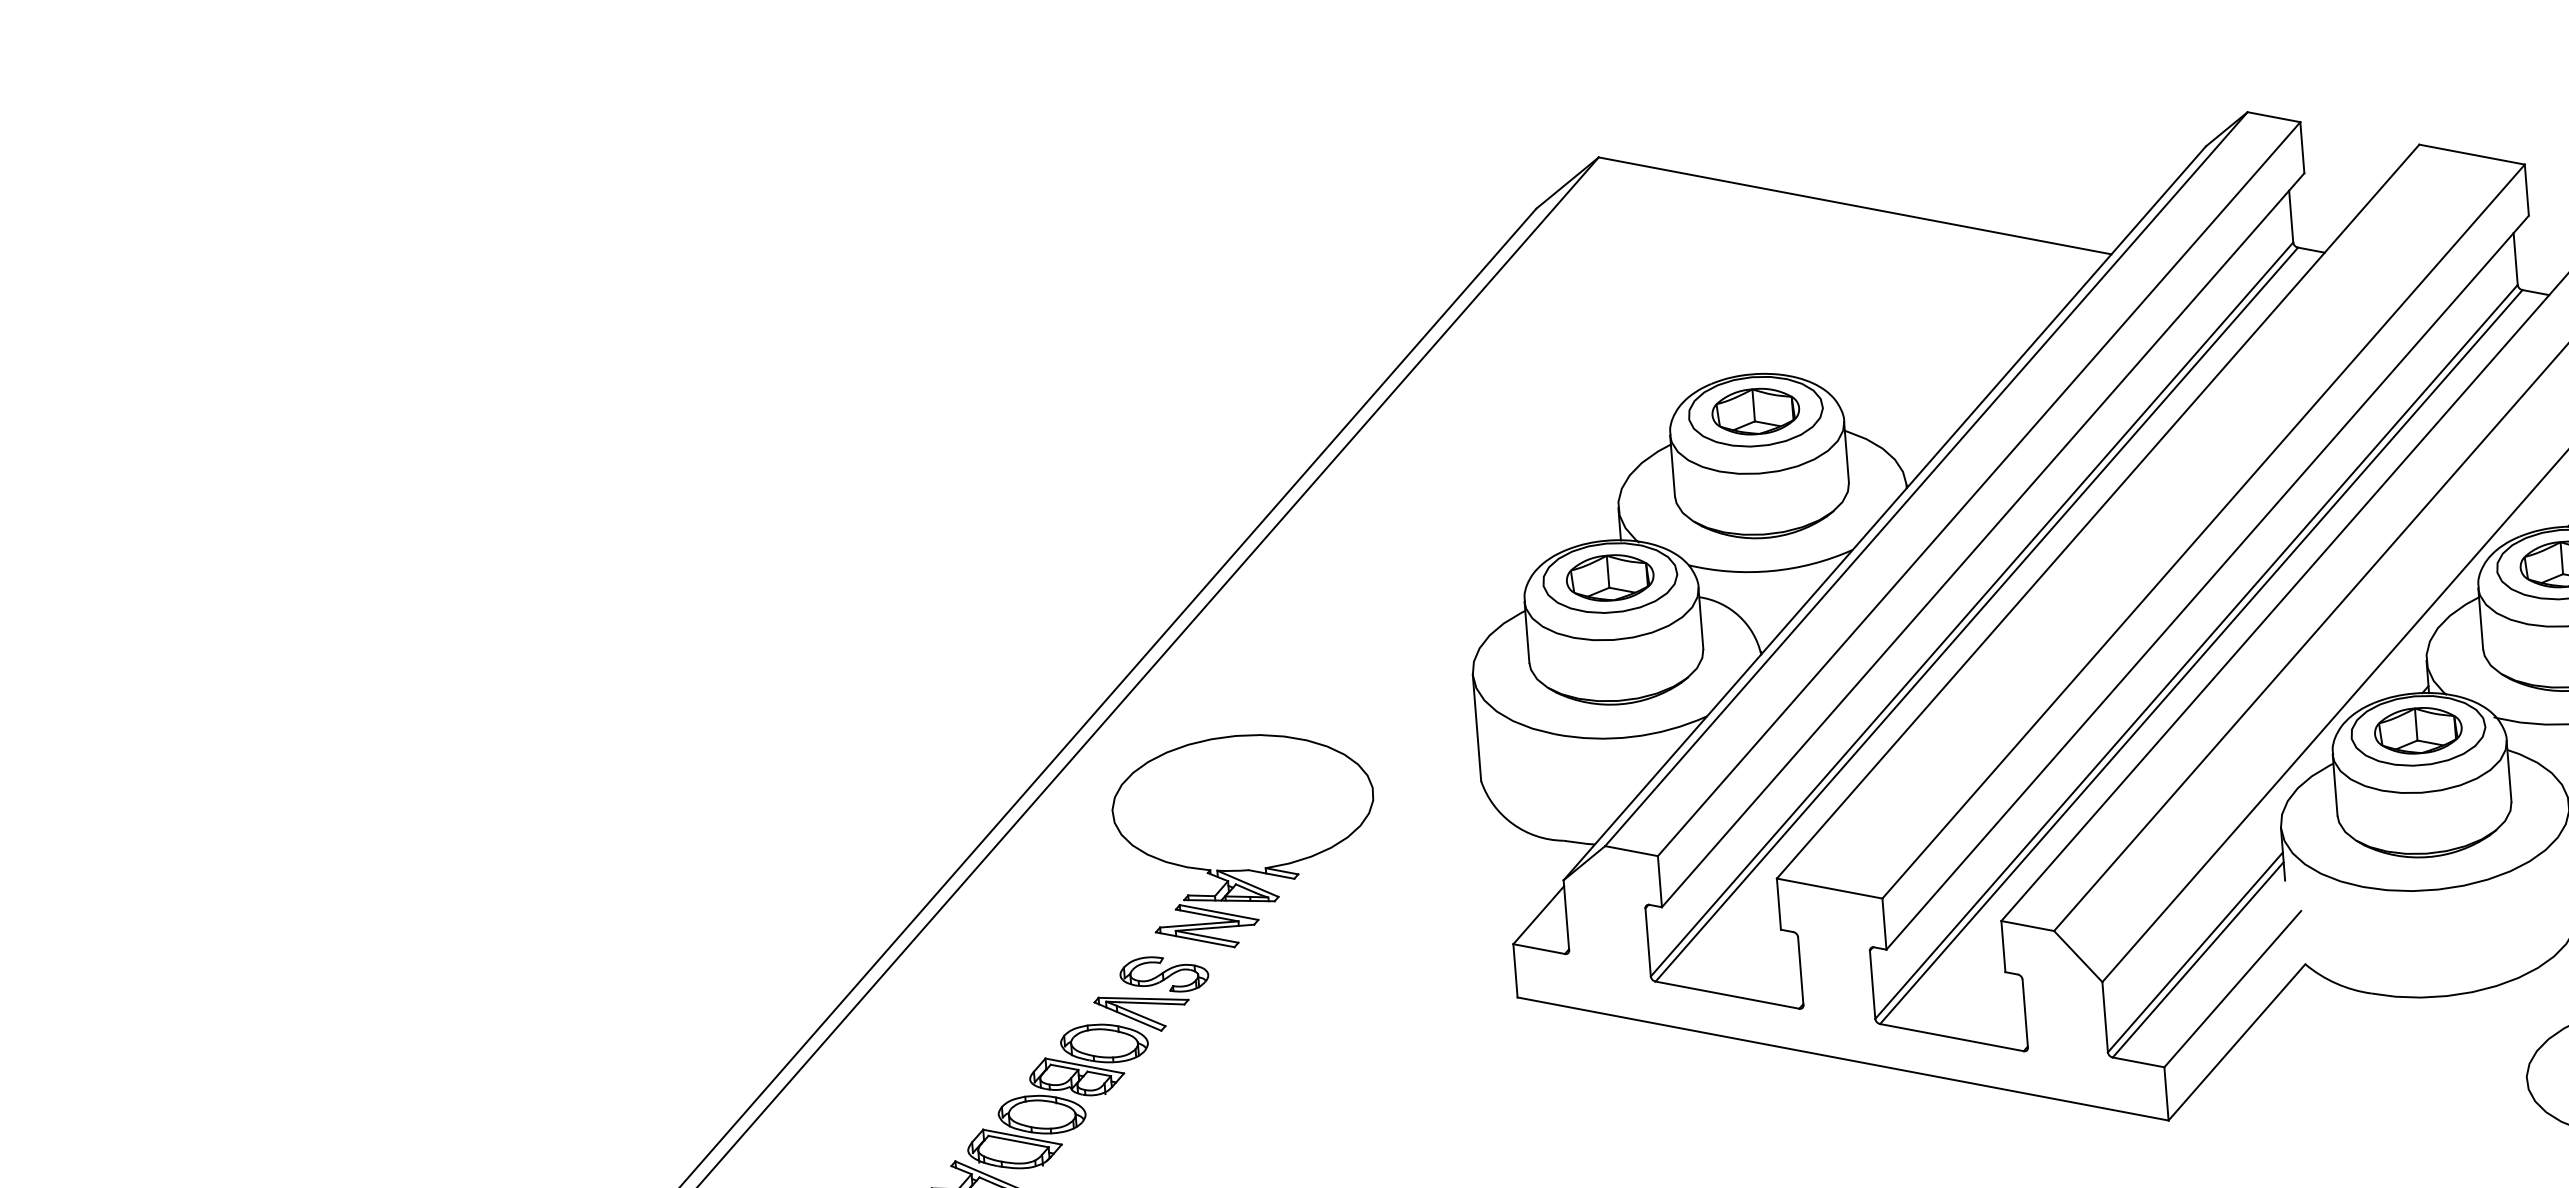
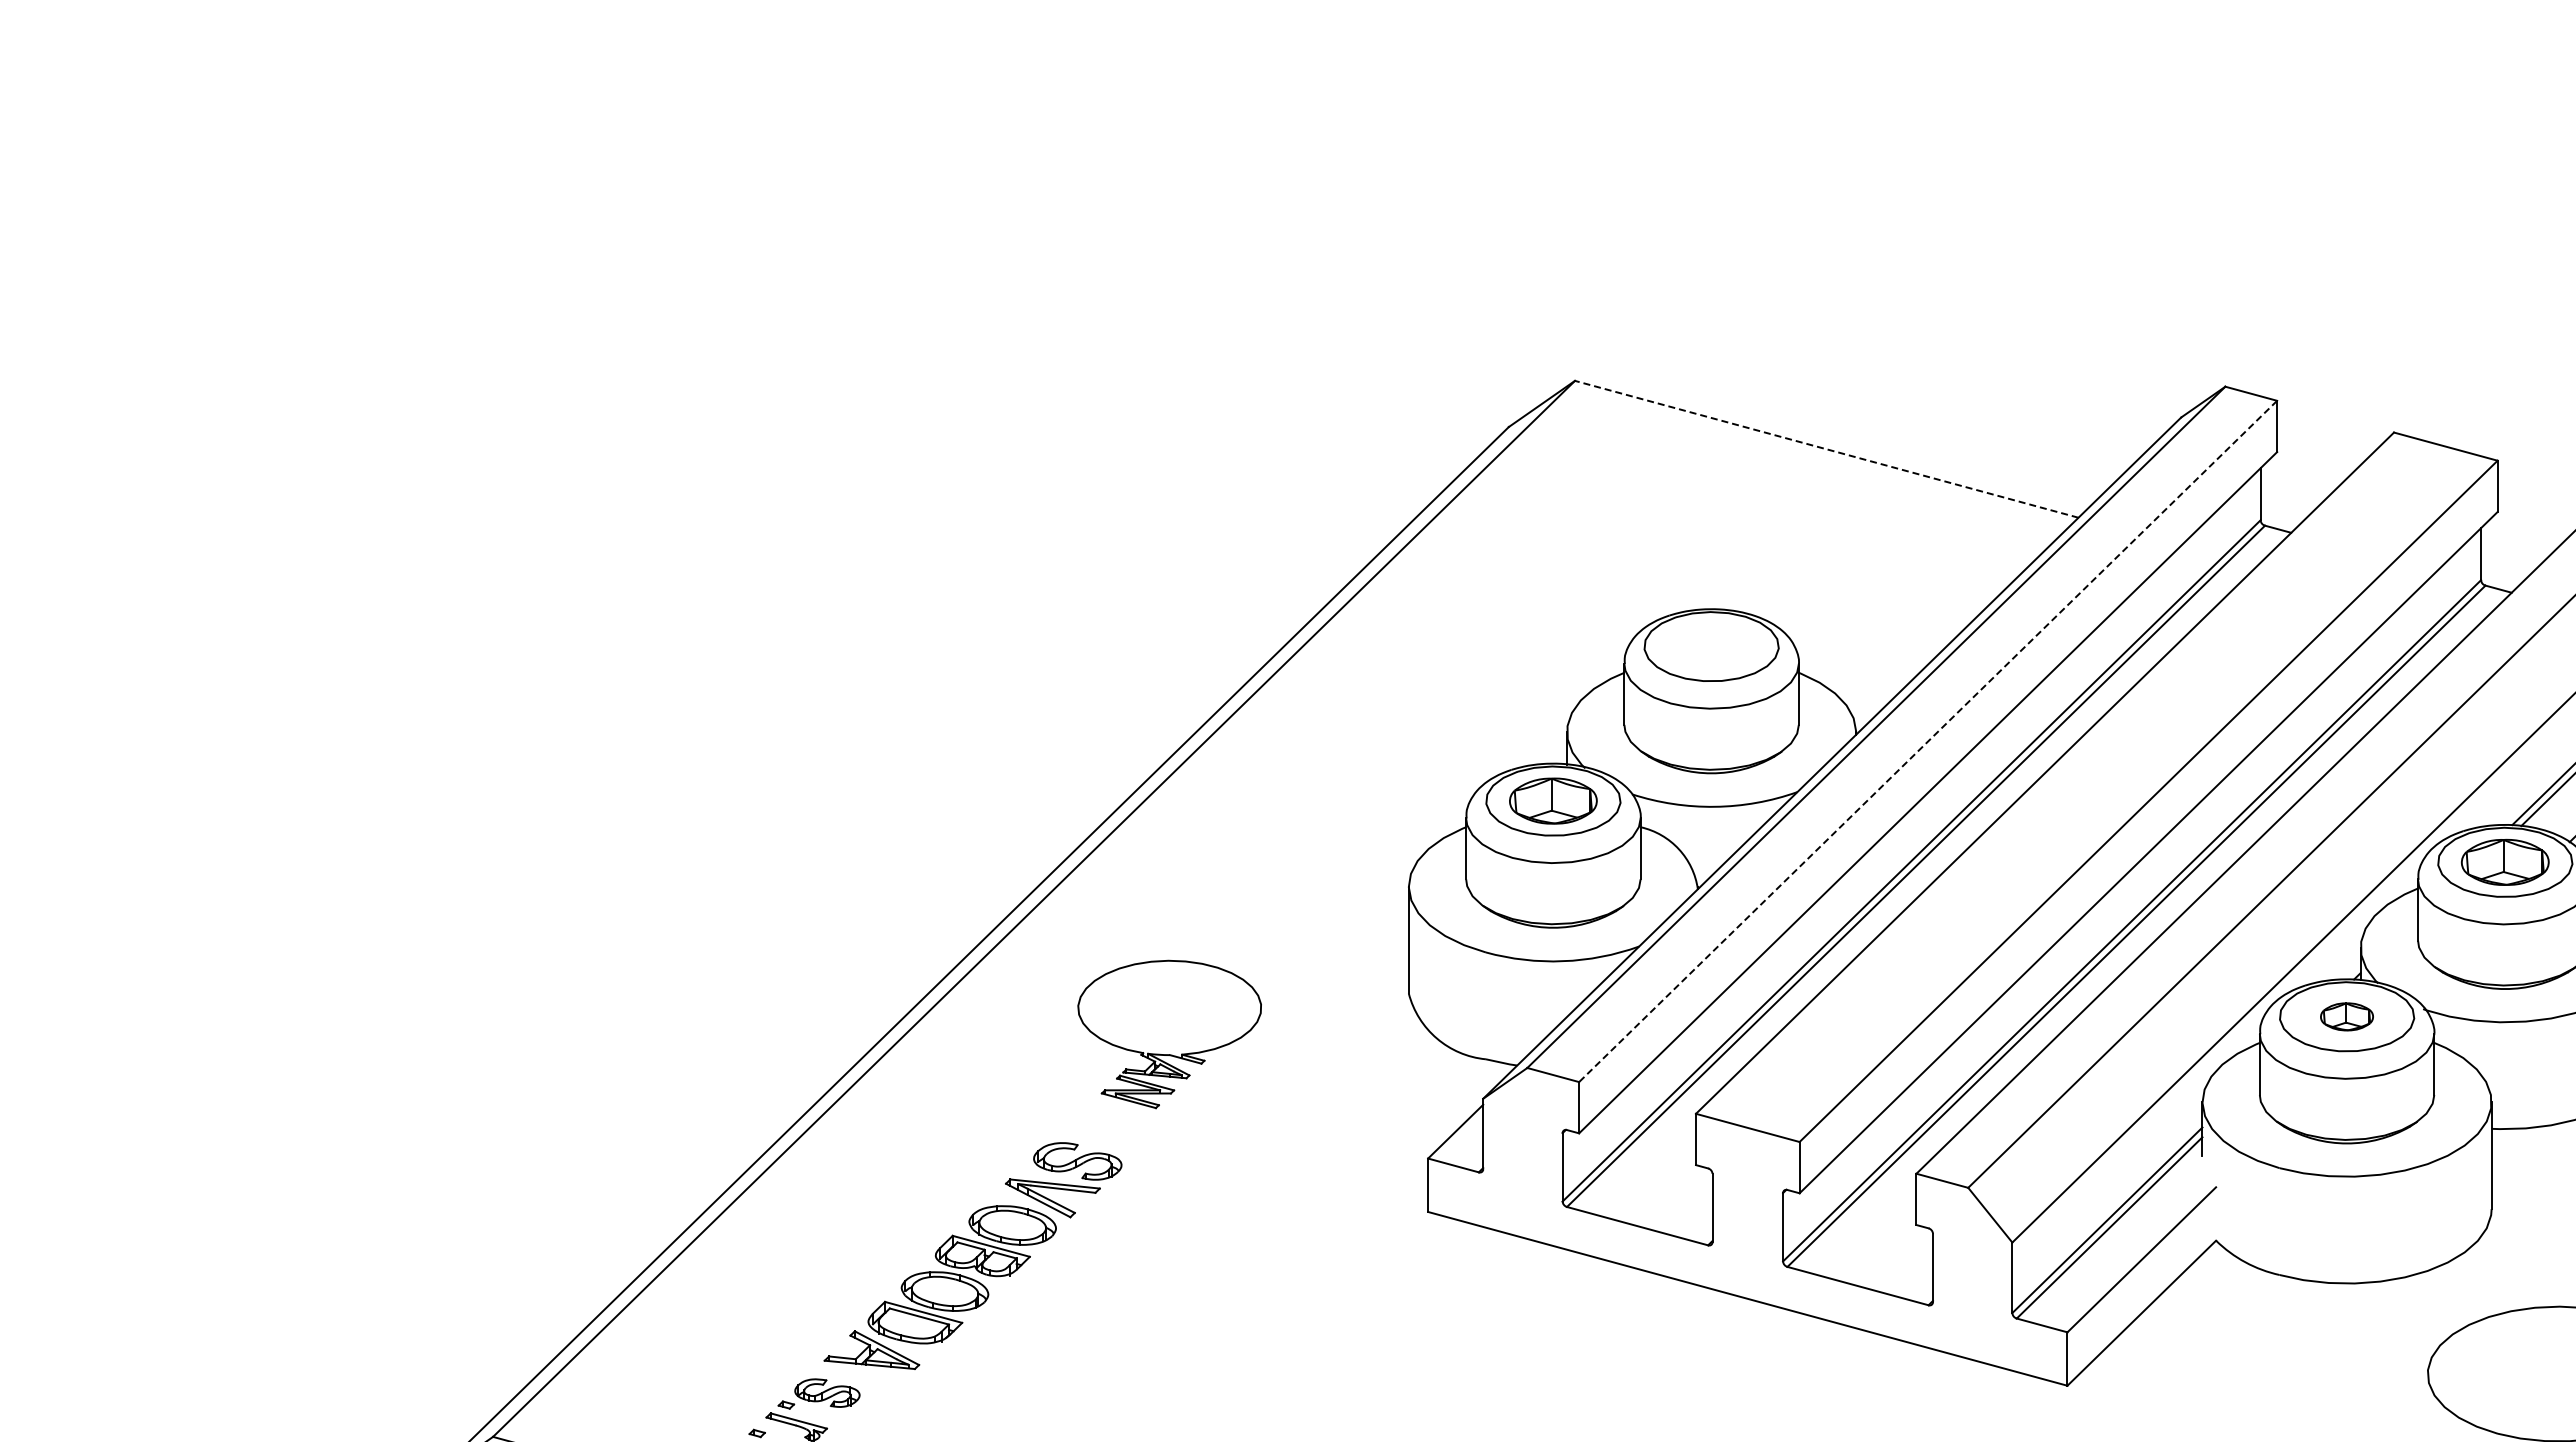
line: (1854, 206) -> (1826, 449), solid -> dashed
part: (1755, 411) -> (1711, 646), removed
line: (1979, 489) -> (1928, 741), solid -> dashed
part: (2417, 730) -> (2346, 1016), size x0.6
part: (1245, 840) -> (1169, 1034), size x0.7

